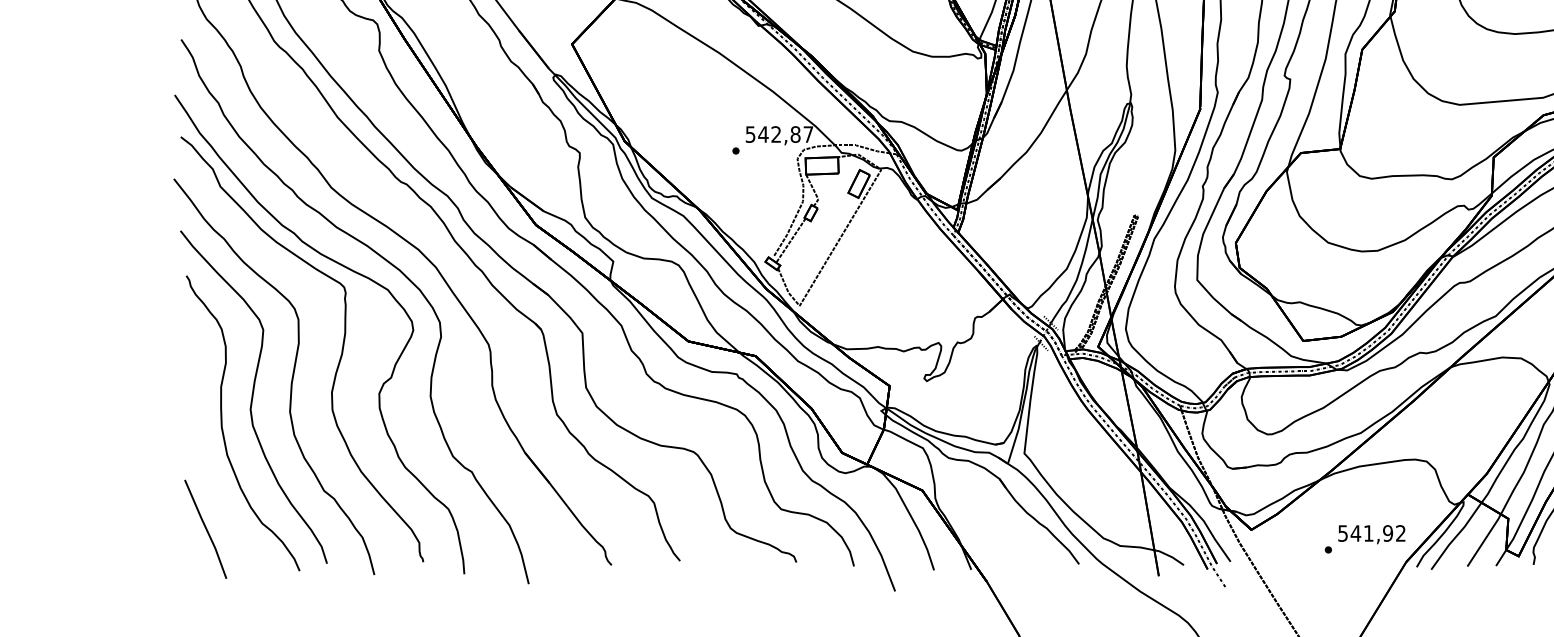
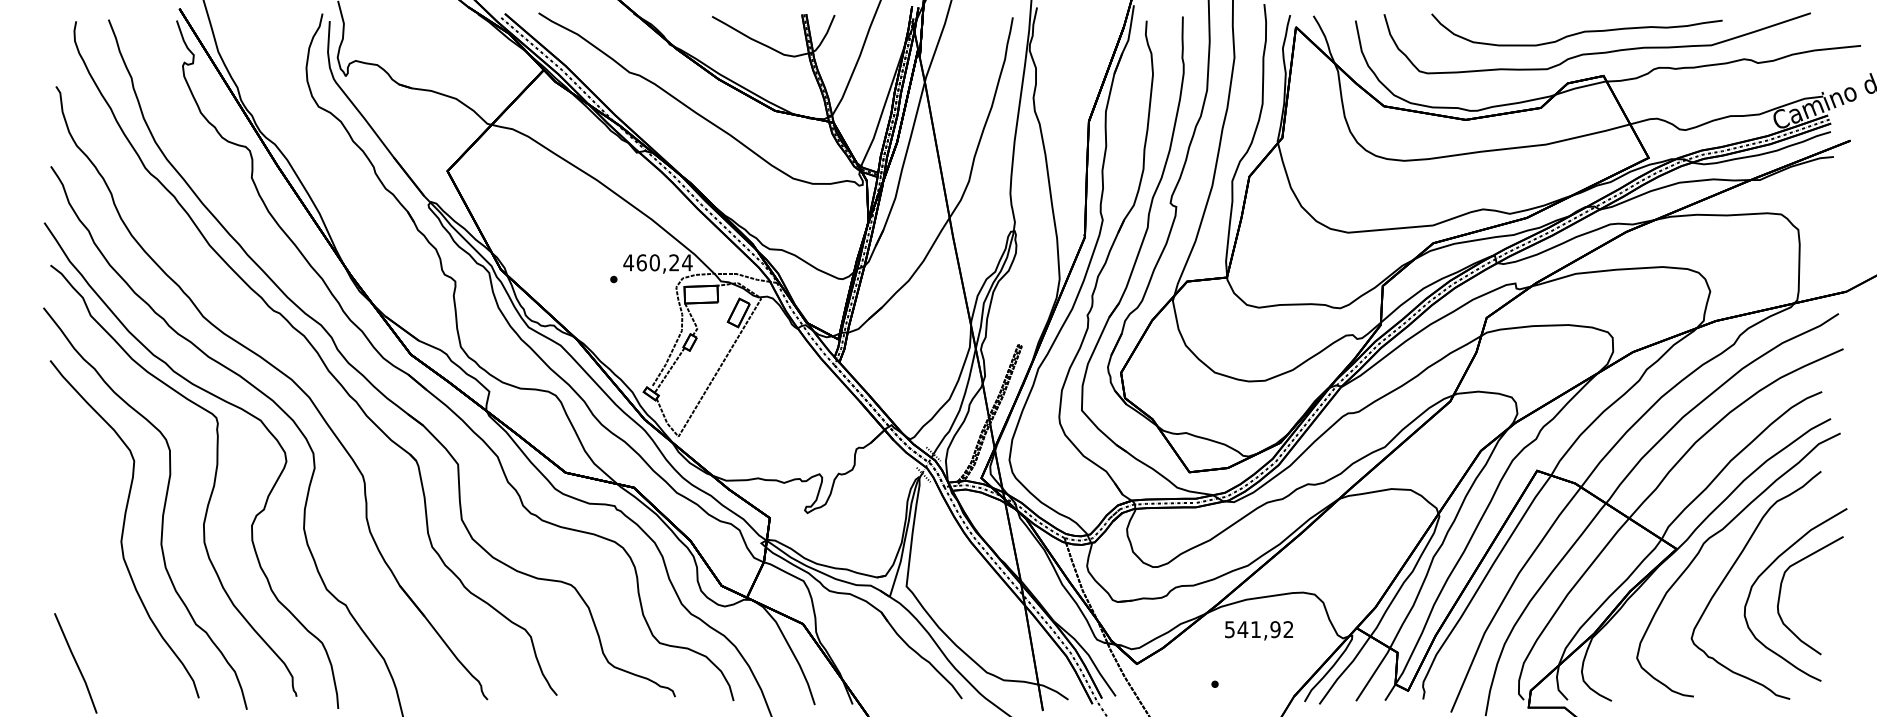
text: (778, 134) -> (657, 262), 542,87 -> 460,24
curve: (223, 427) -> (93, 560), removed
text: (1371, 534) -> (1258, 630), moved

